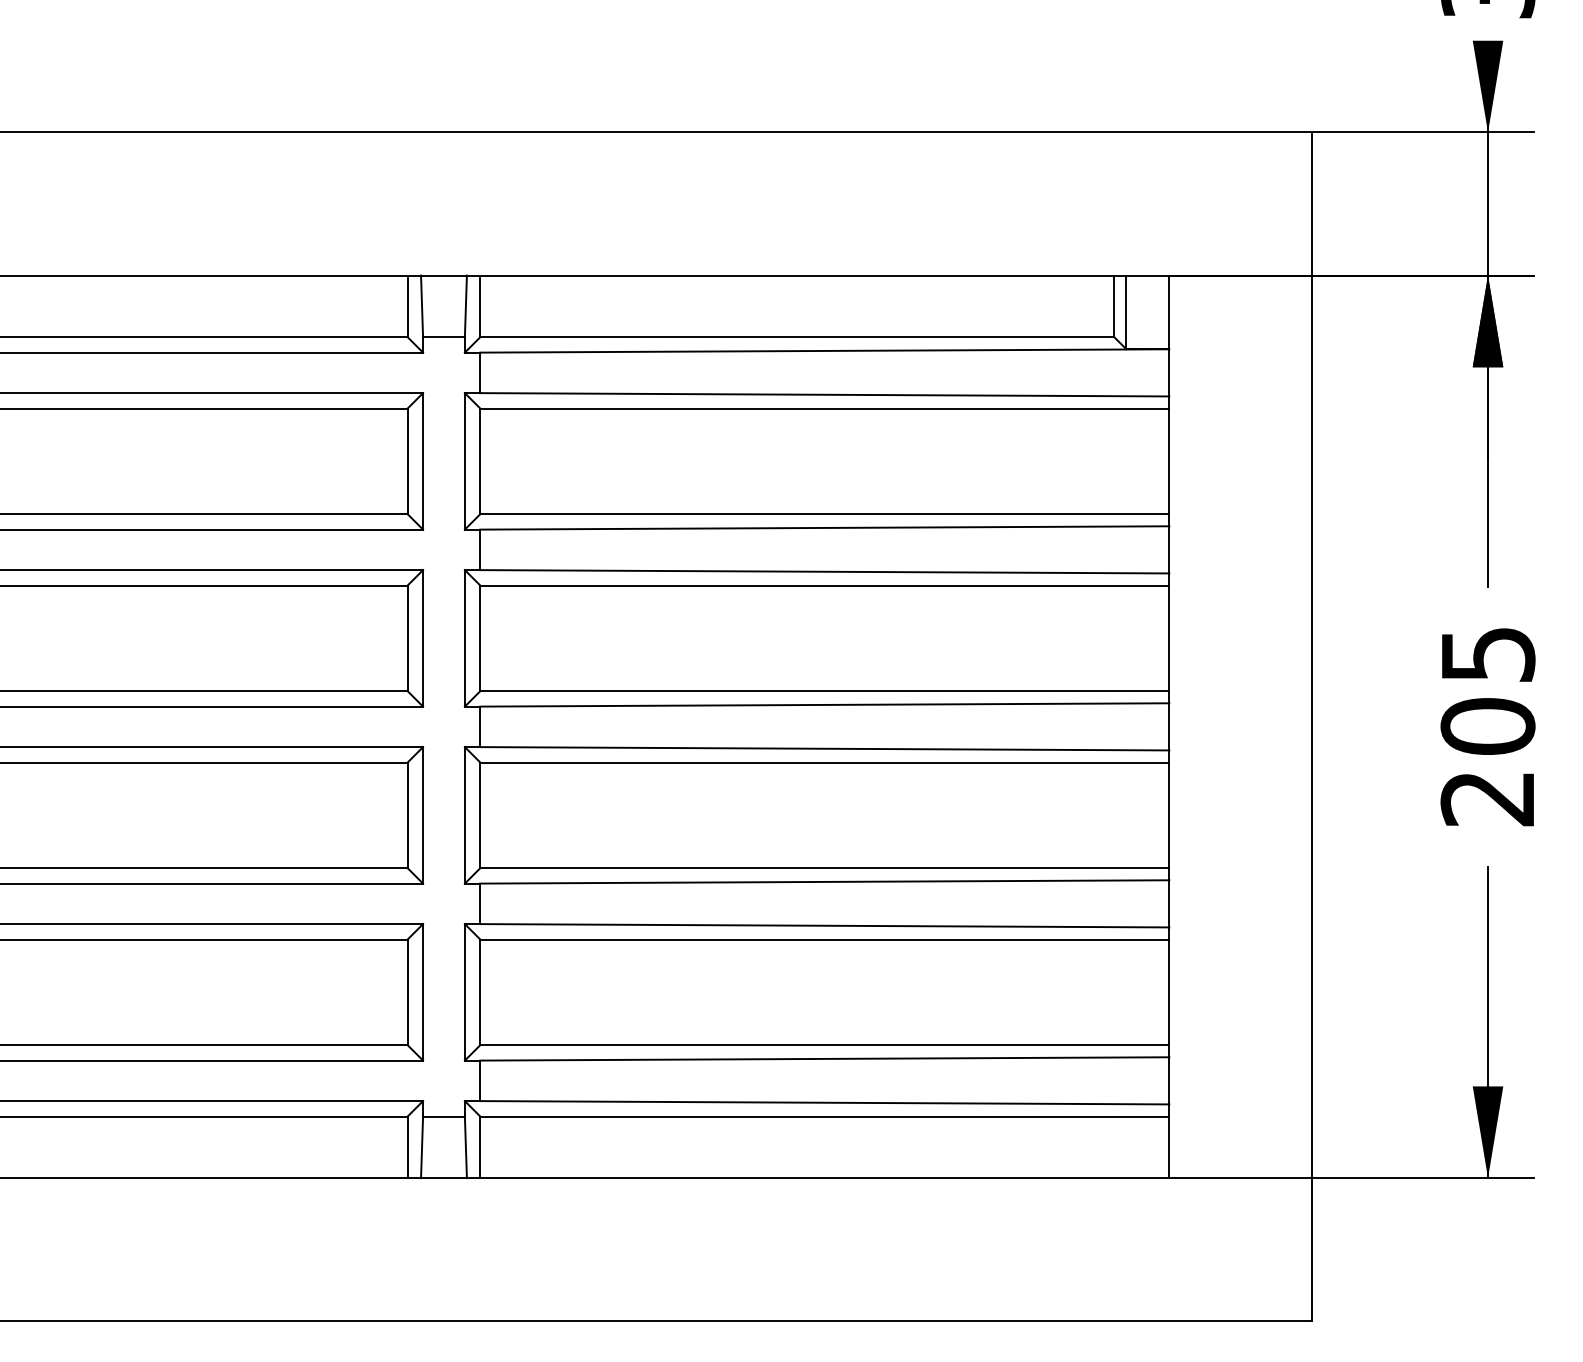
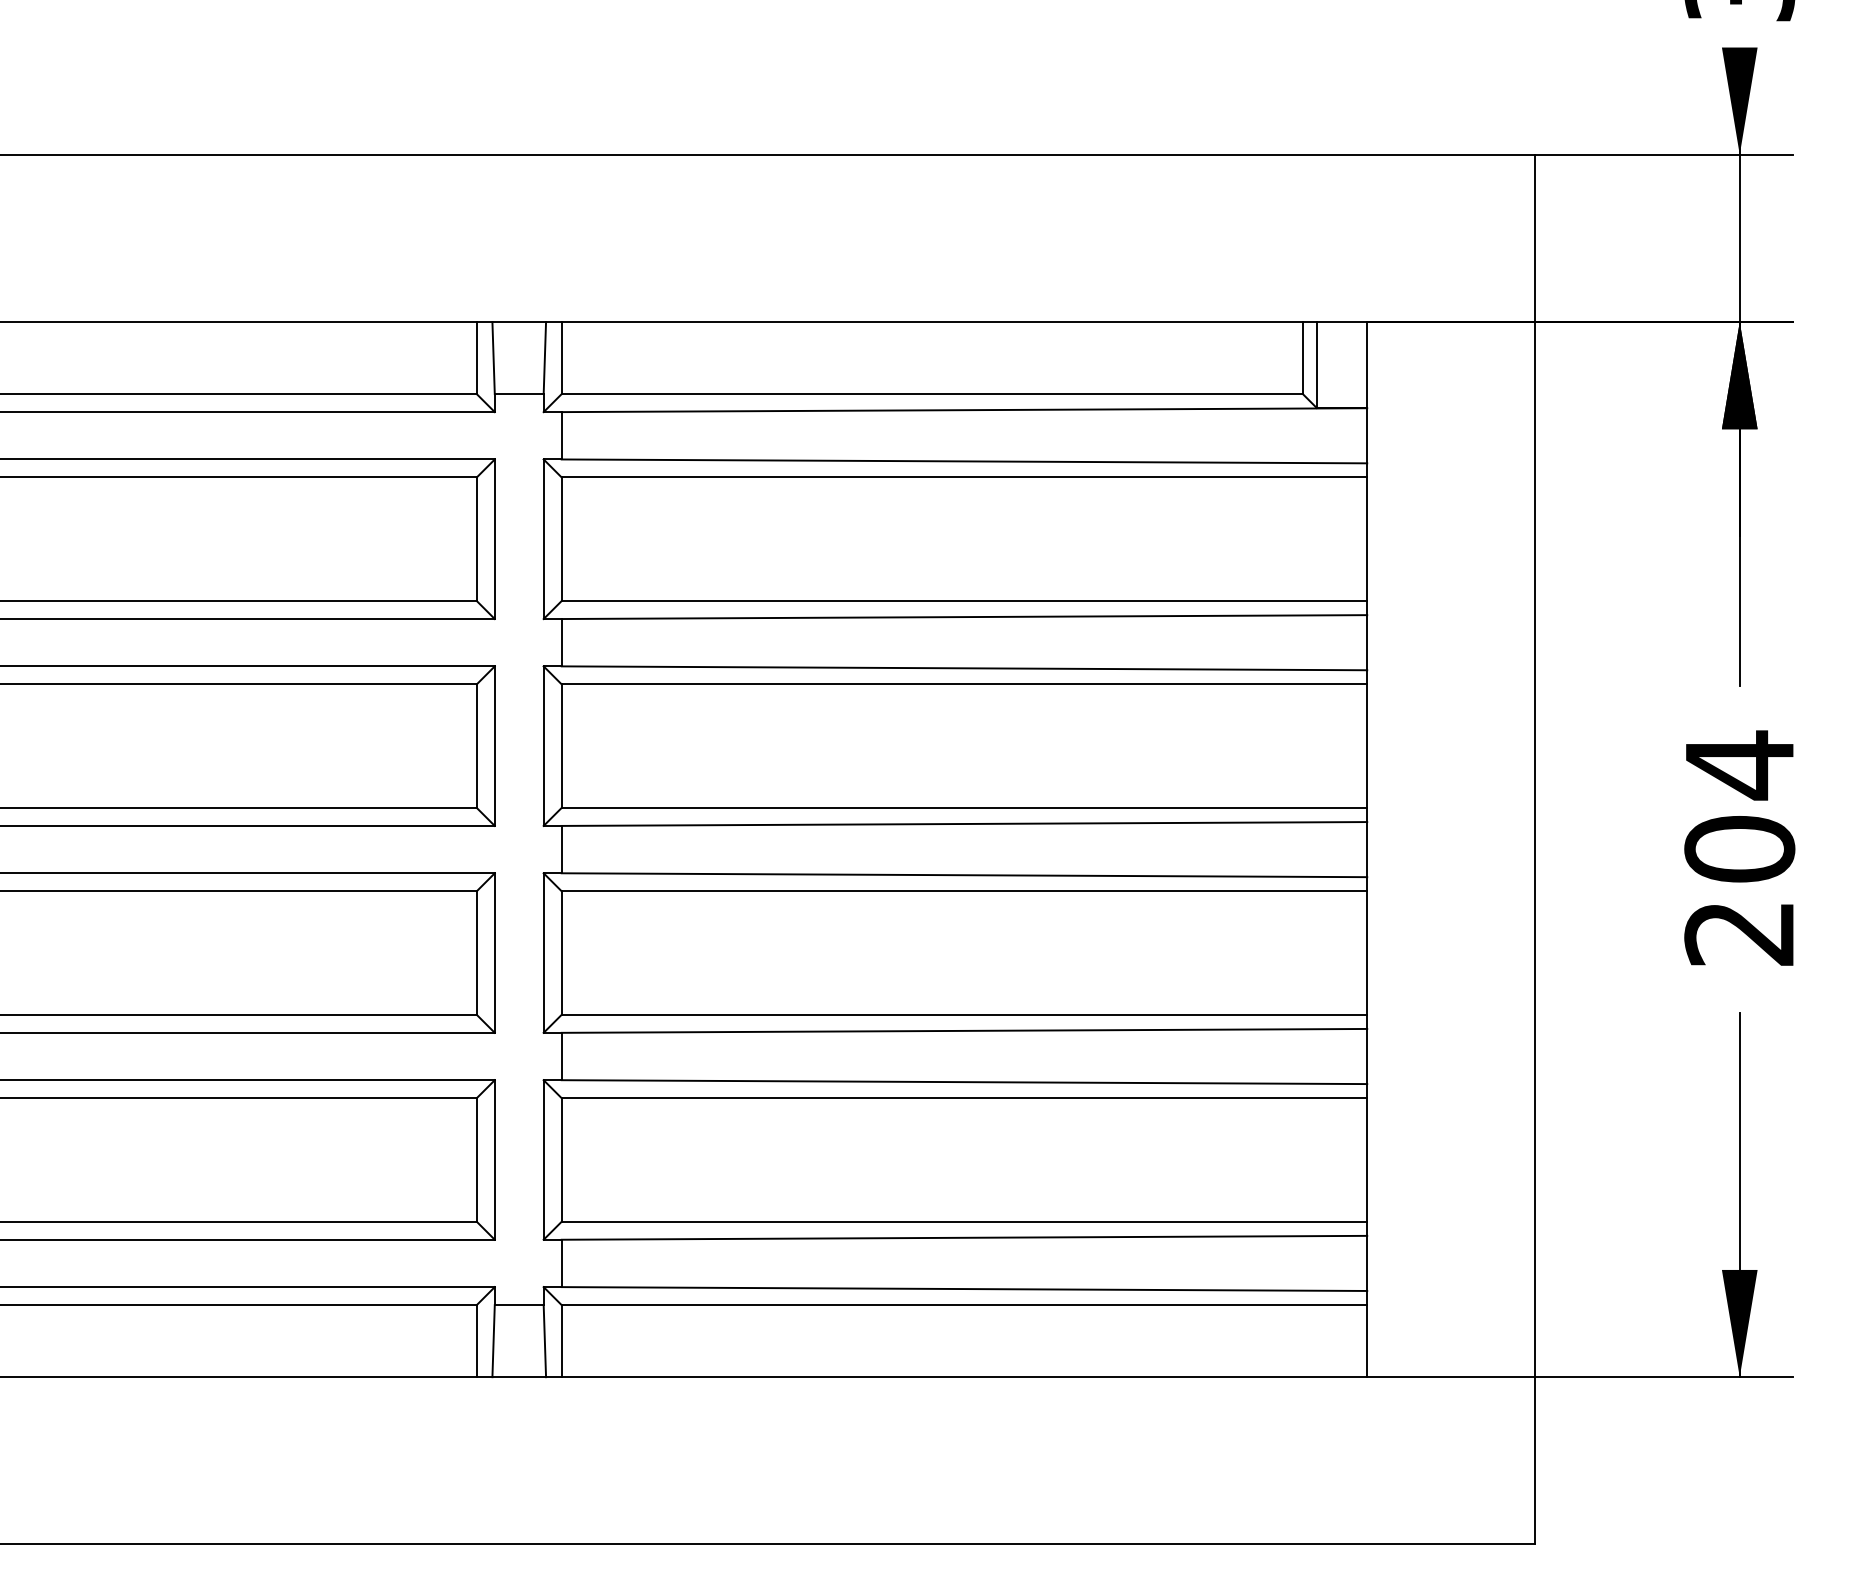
text: (1488, 654) -> (1740, 765), 205 -> 204

